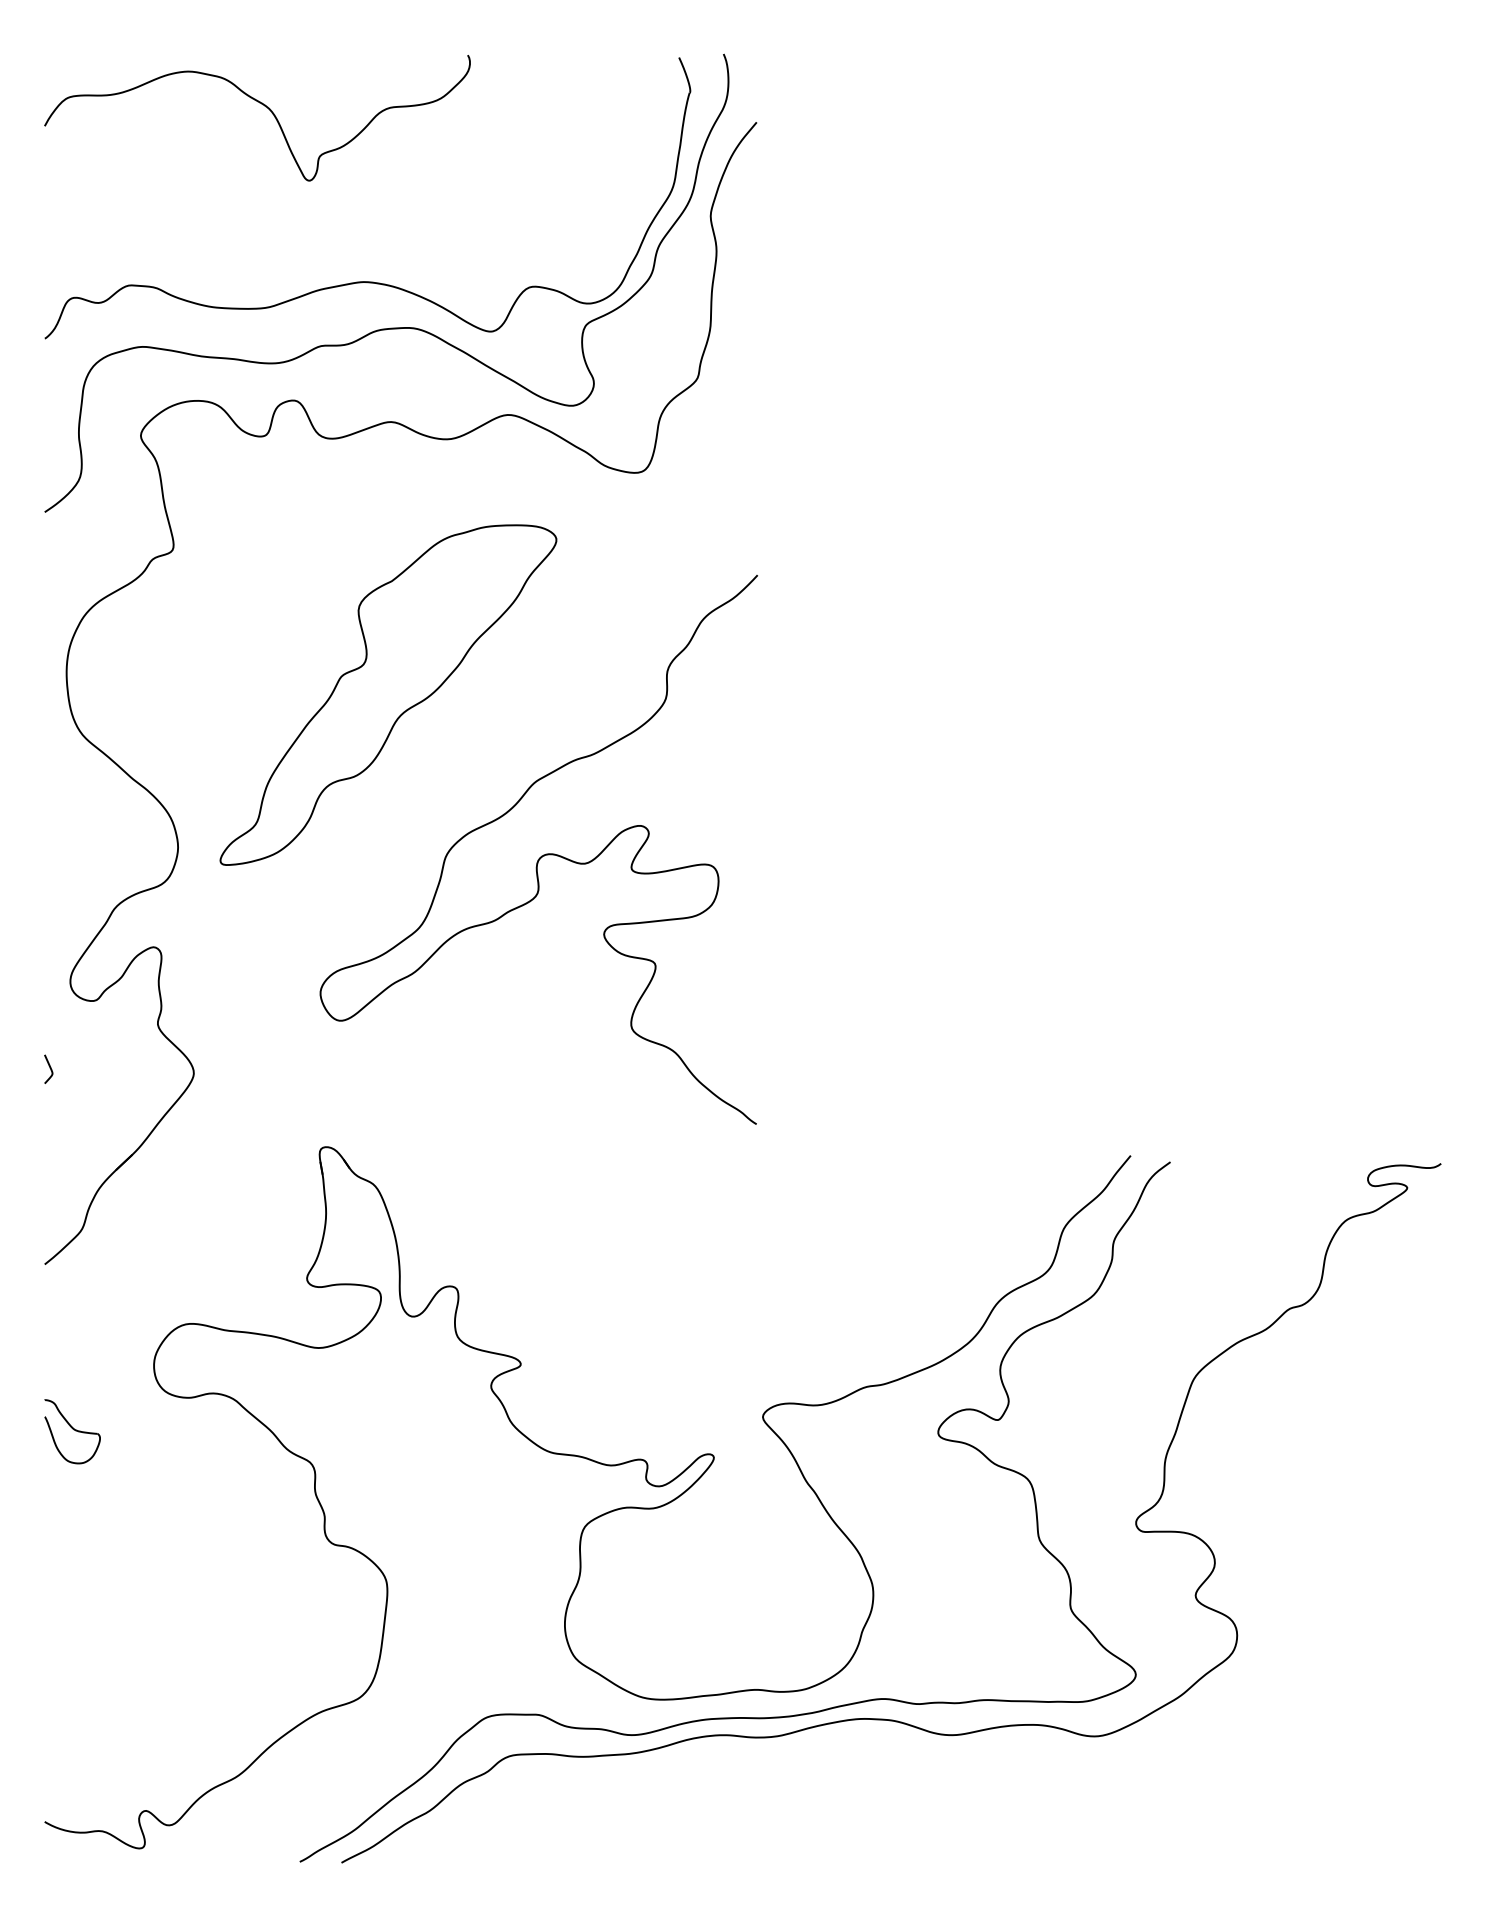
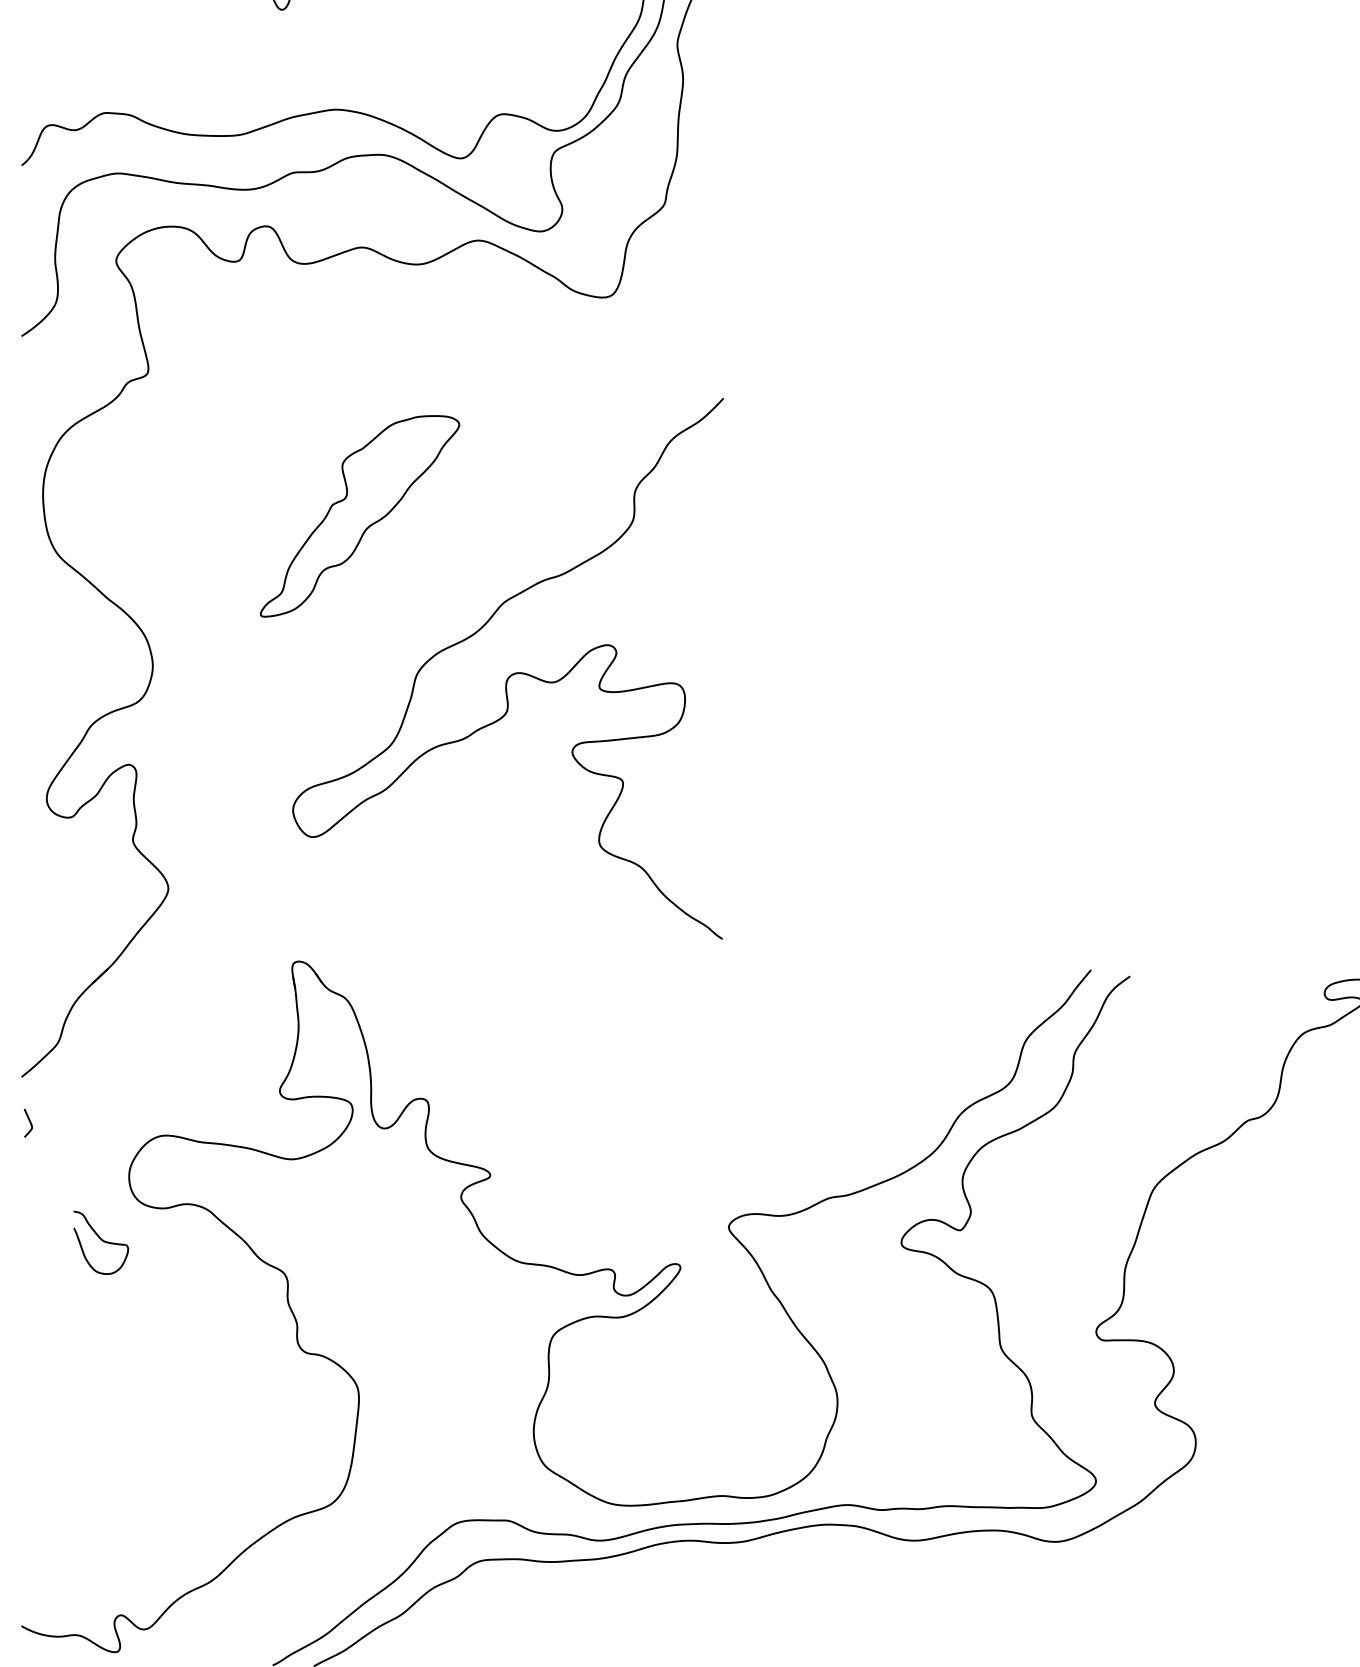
part: (388, 694) -> (360, 515), size x0.6
curve: (49, 1068) -> (29, 1122), moved
part: (72, 1431) -> (101, 1242), moved

